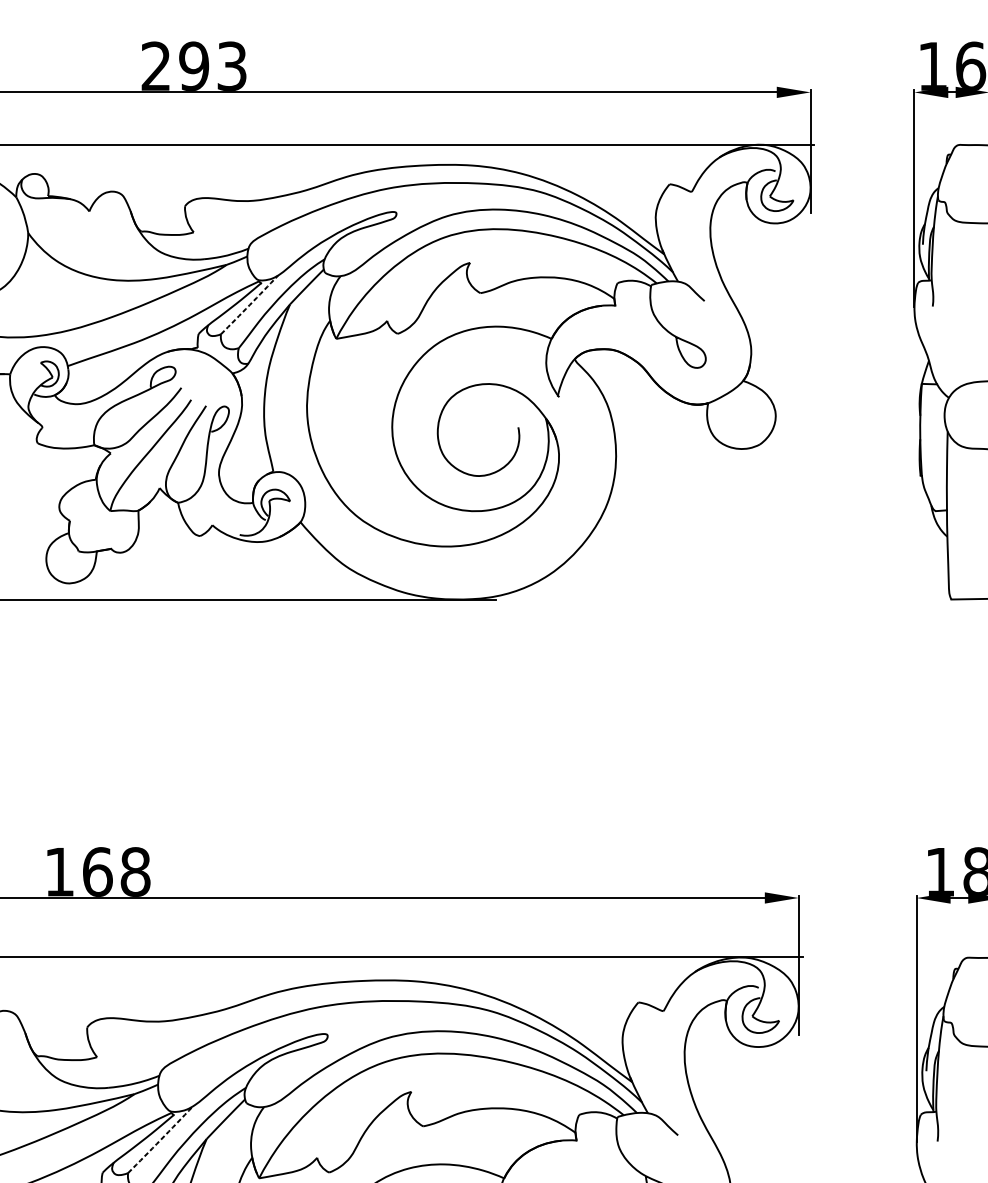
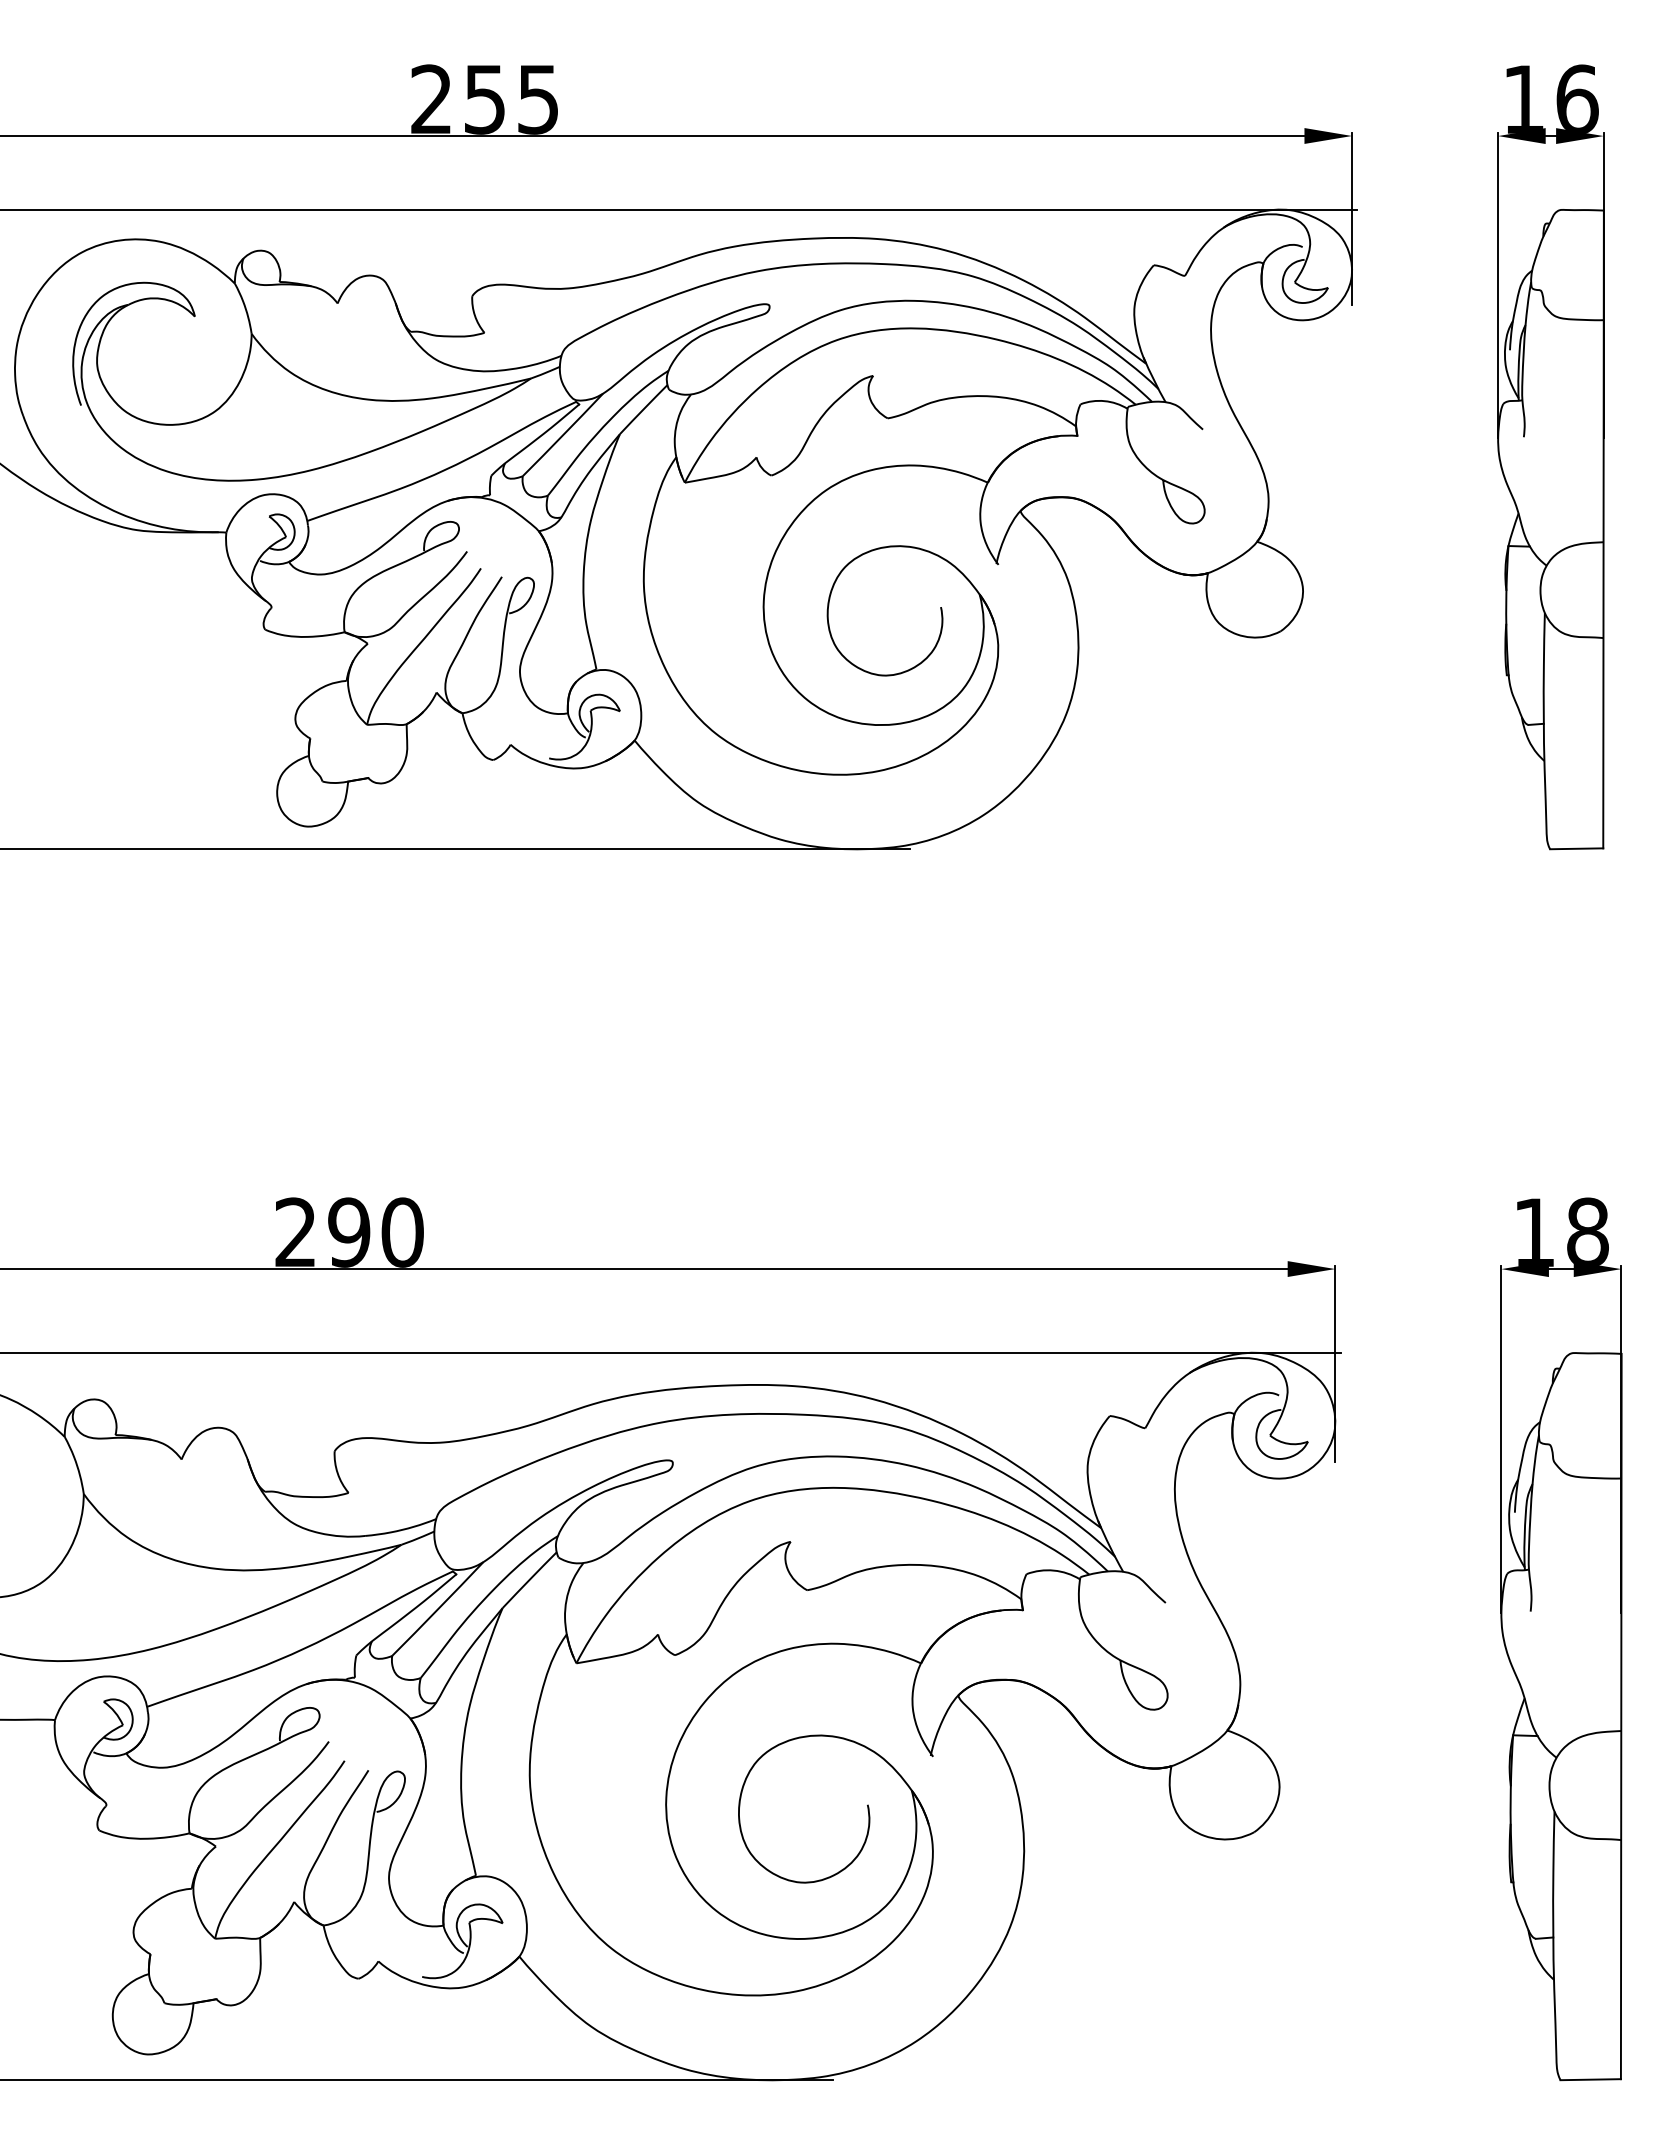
text: (212, 66) -> (510, 99), 293 -> 255
arc: (249, 305) -> (563, 435), dashed -> solid
text: (97, 872) -> (349, 1232), 168 -> 290
arc: (161, 1140) -> (438, 1609), dashed -> solid

